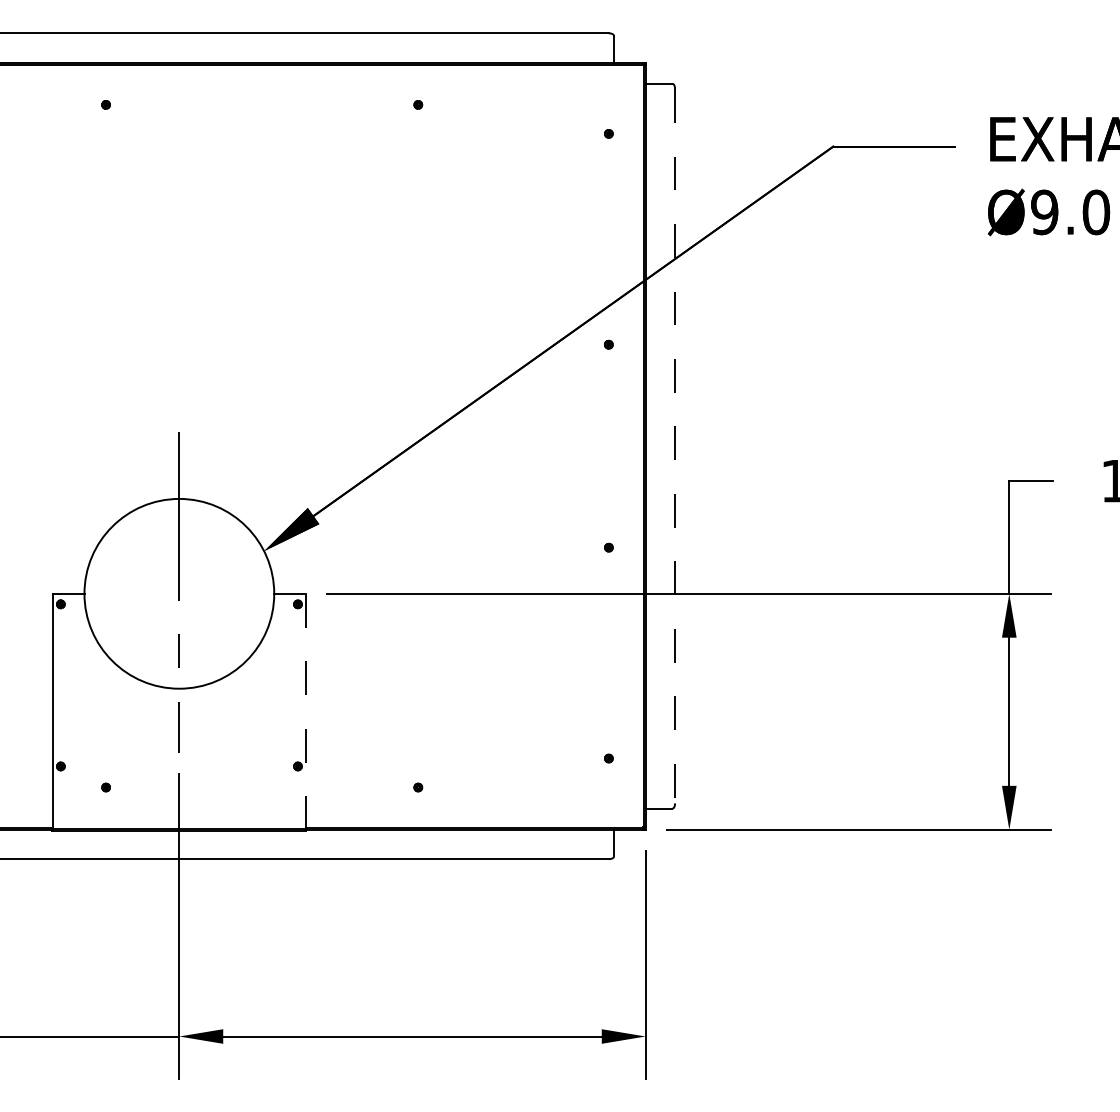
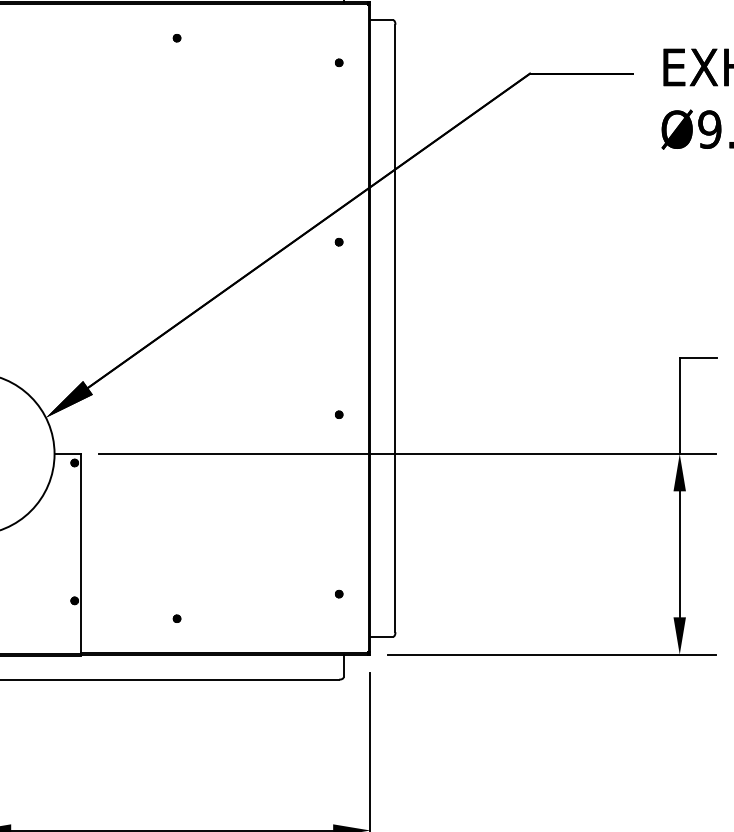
line: (675, 446) -> (395, 328), dashed -> solid
line: (305, 711) -> (81, 554), dashed -> solid

